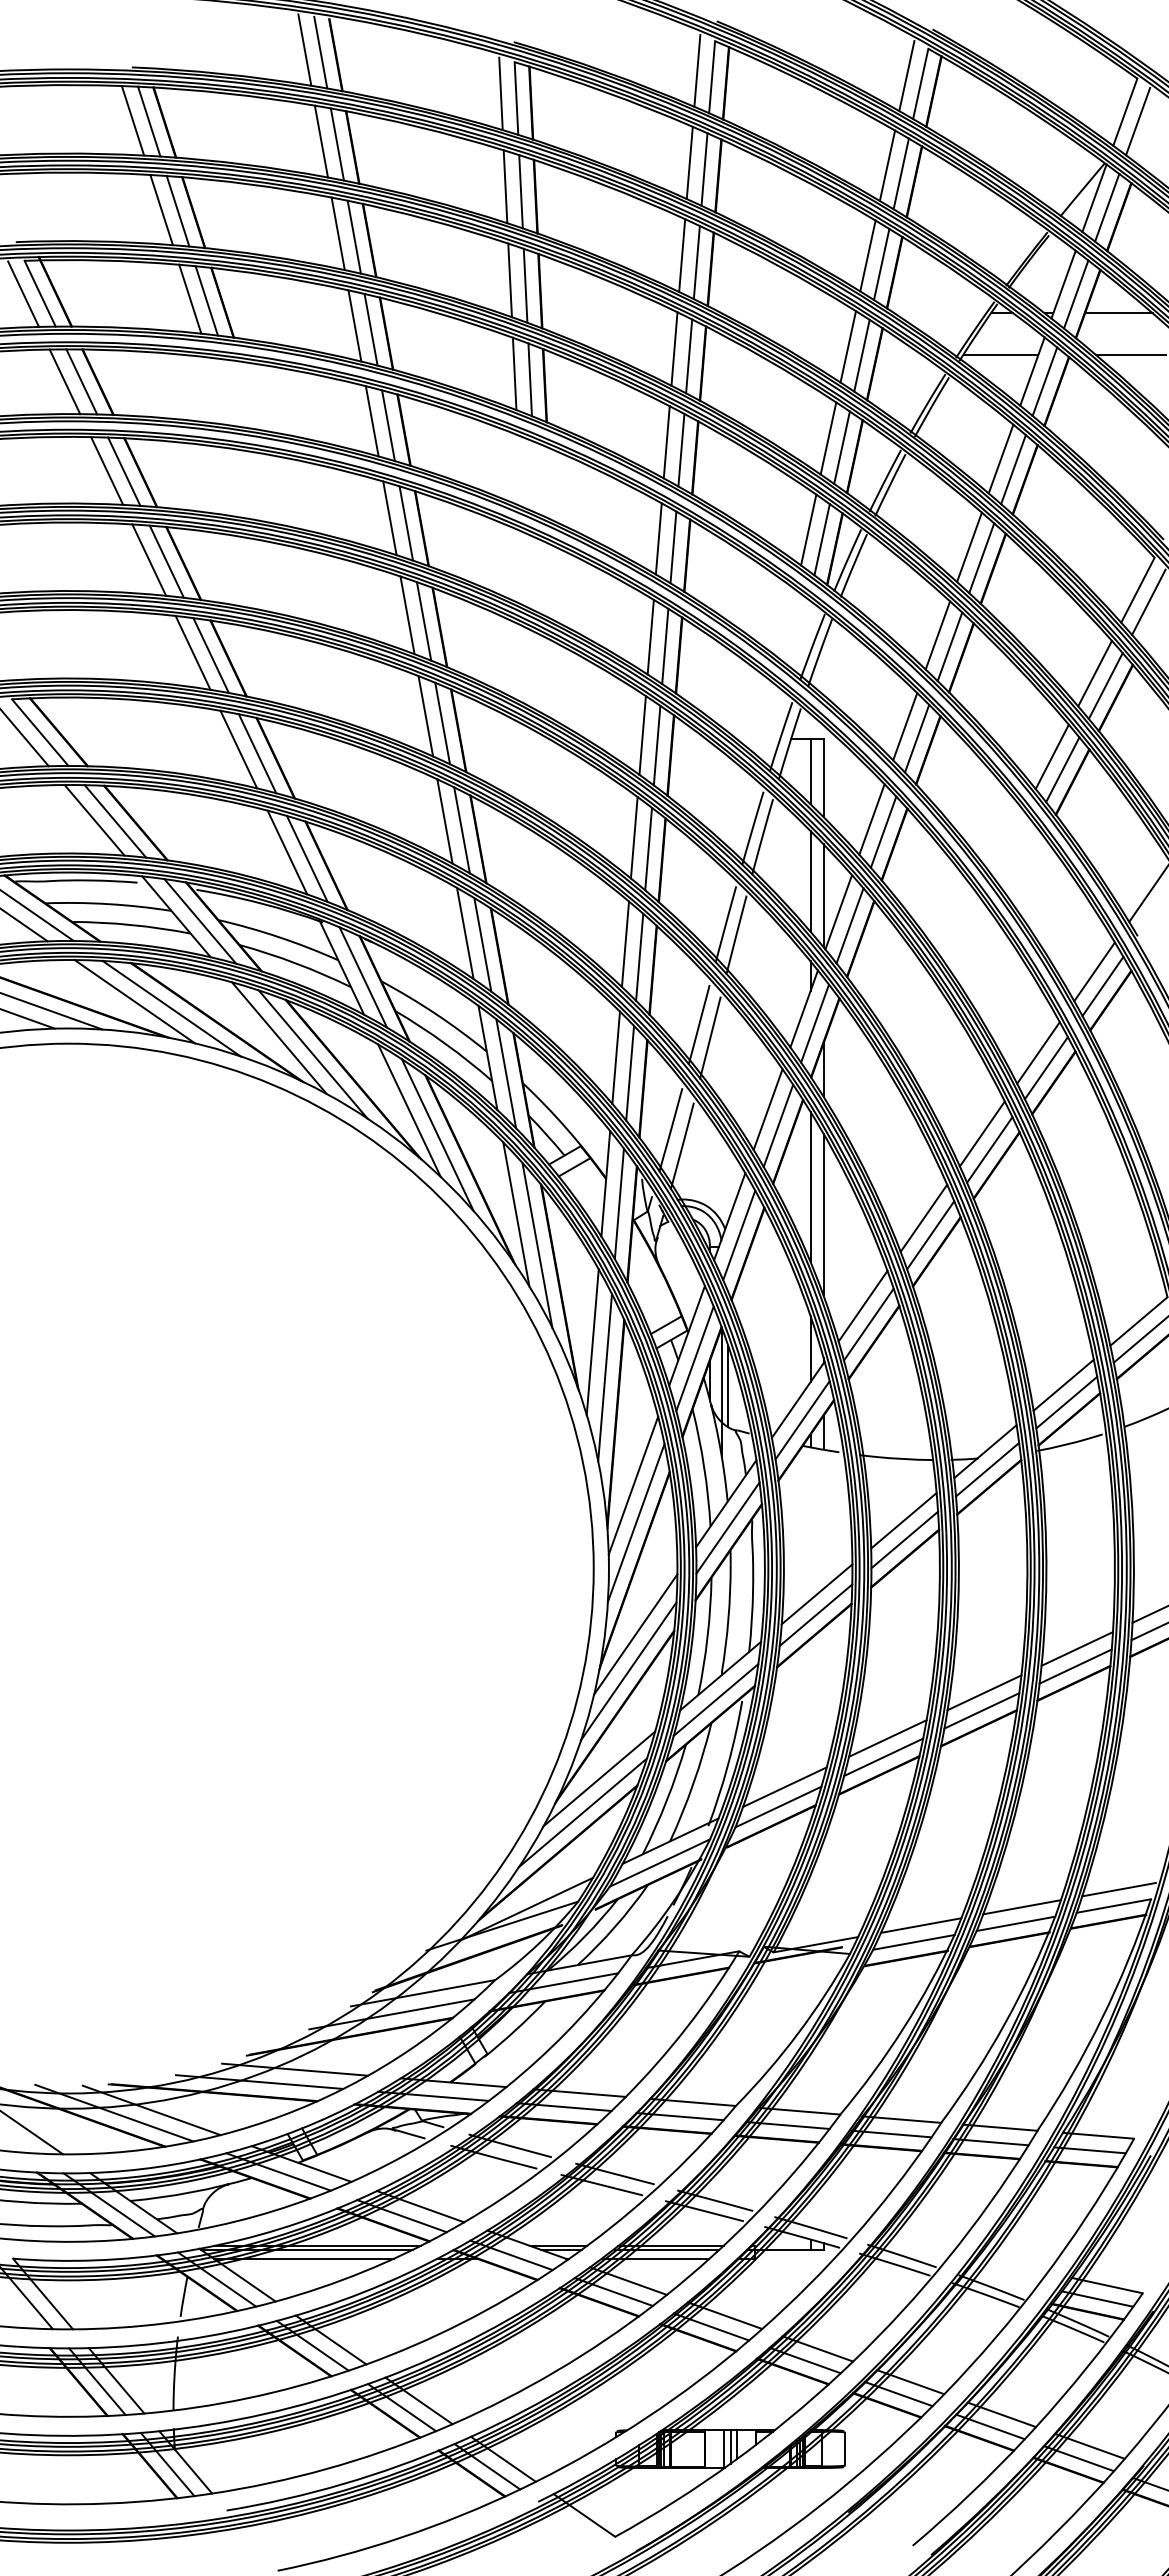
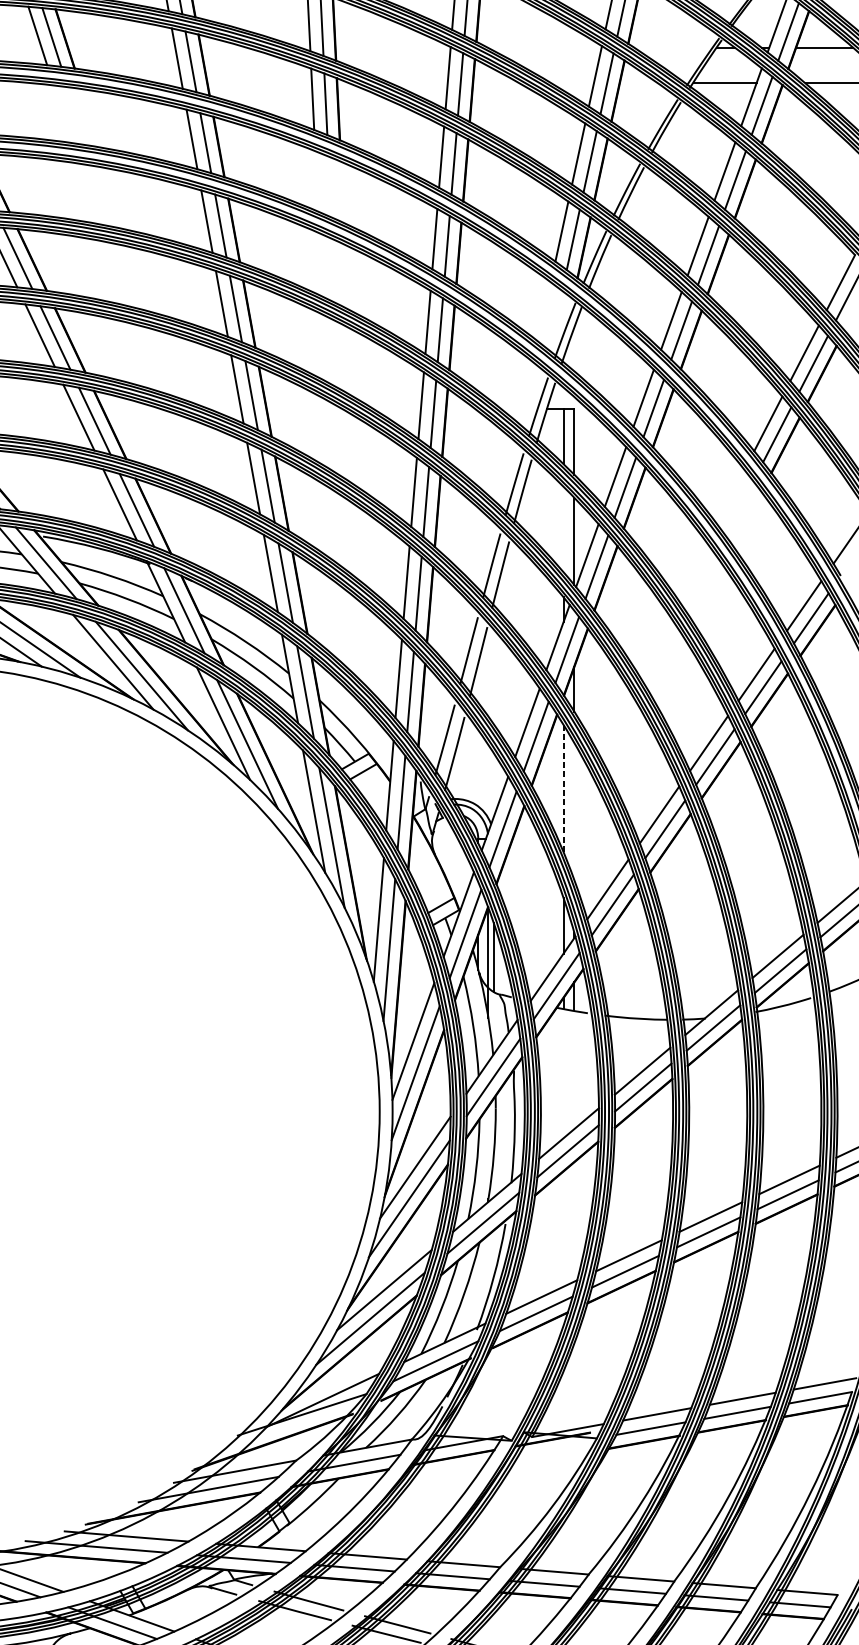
line: (810, 880) -> (563, 528), removed
line: (810, 1186) -> (563, 787), solid -> dashed
line: (823, 1214) -> (574, 811), removed

